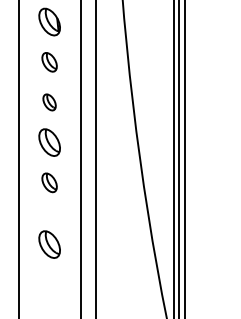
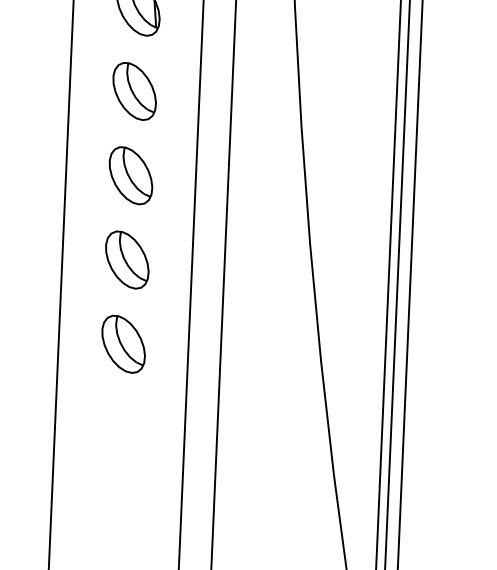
part: (49, 62) -> (134, 91), size x1.43
part: (49, 102) -> (130, 175), size x1.67
part: (49, 182) -> (123, 343), size x1.43
part: (49, 244) -> (117, 473), removed

